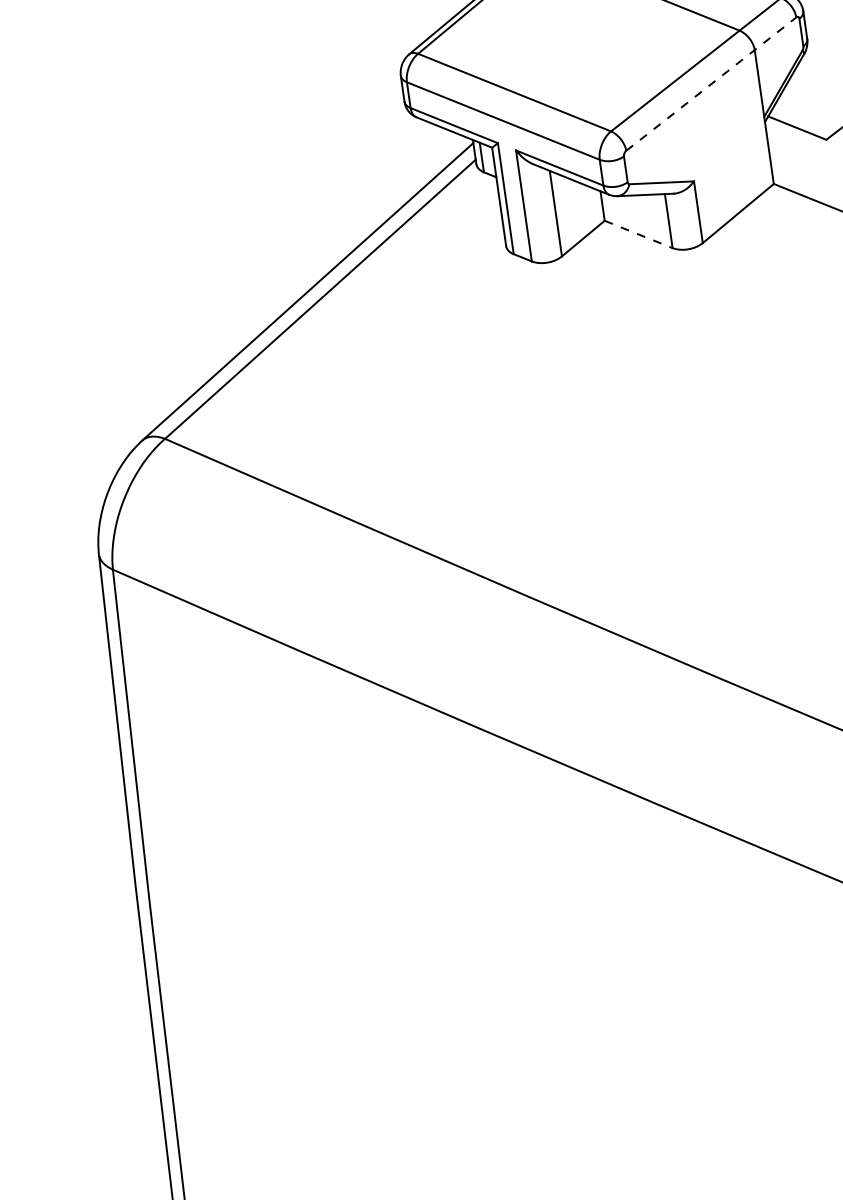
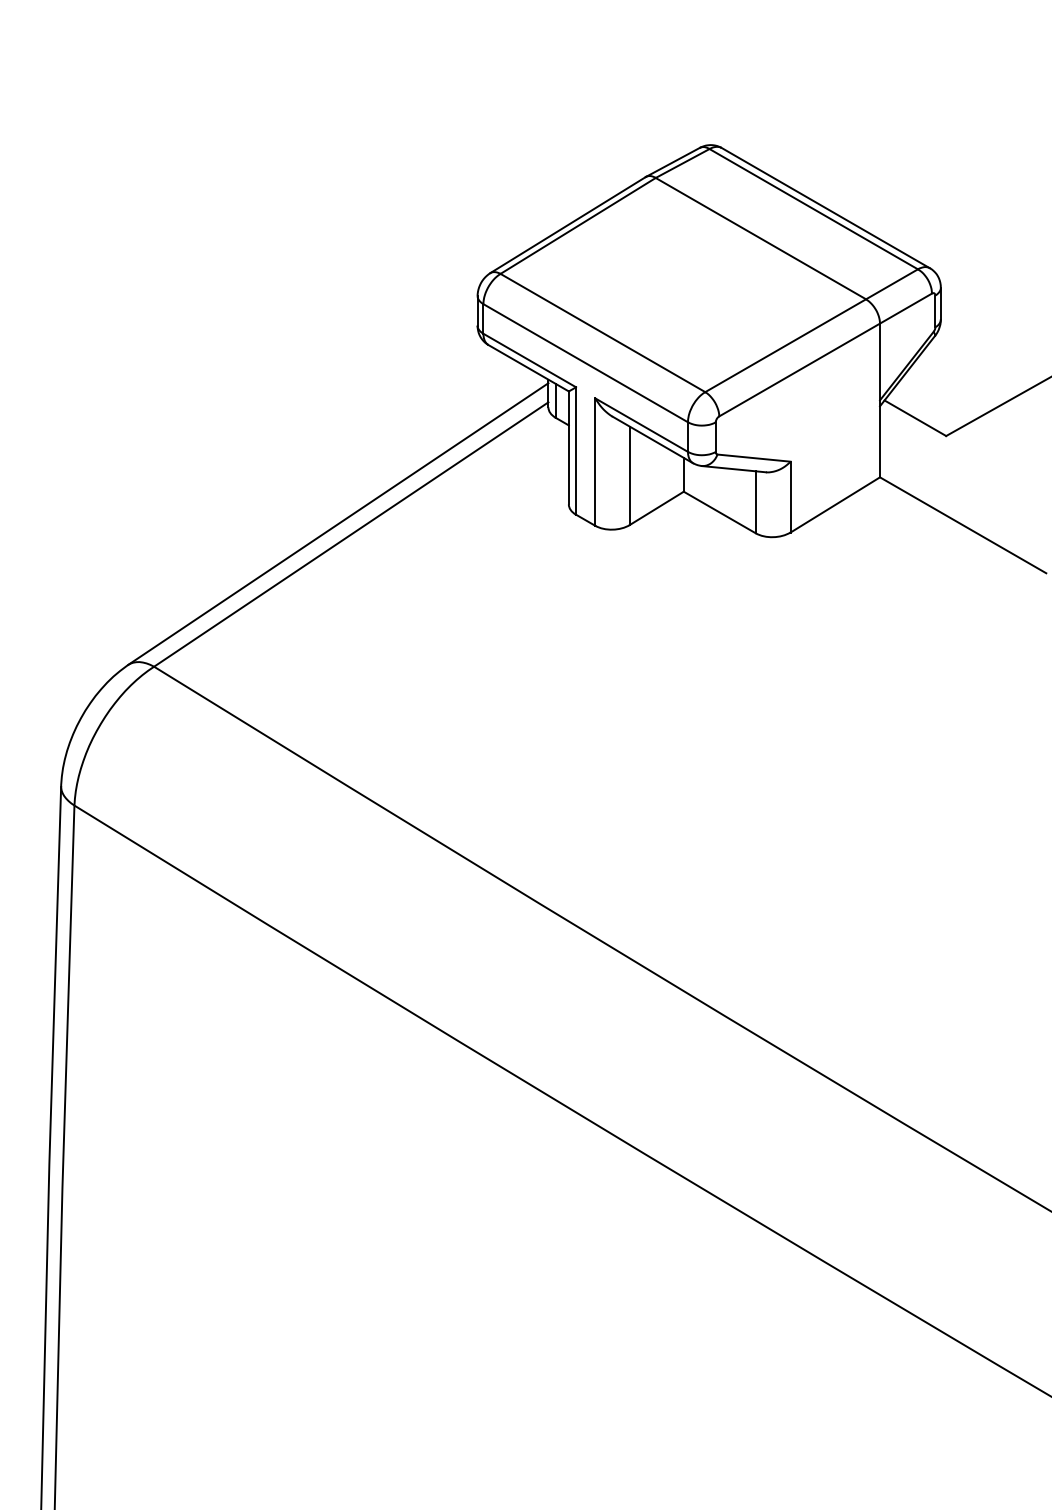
line: (711, 84) -> (825, 355), dashed -> solid
line: (638, 234) -> (719, 512), dashed -> solid

